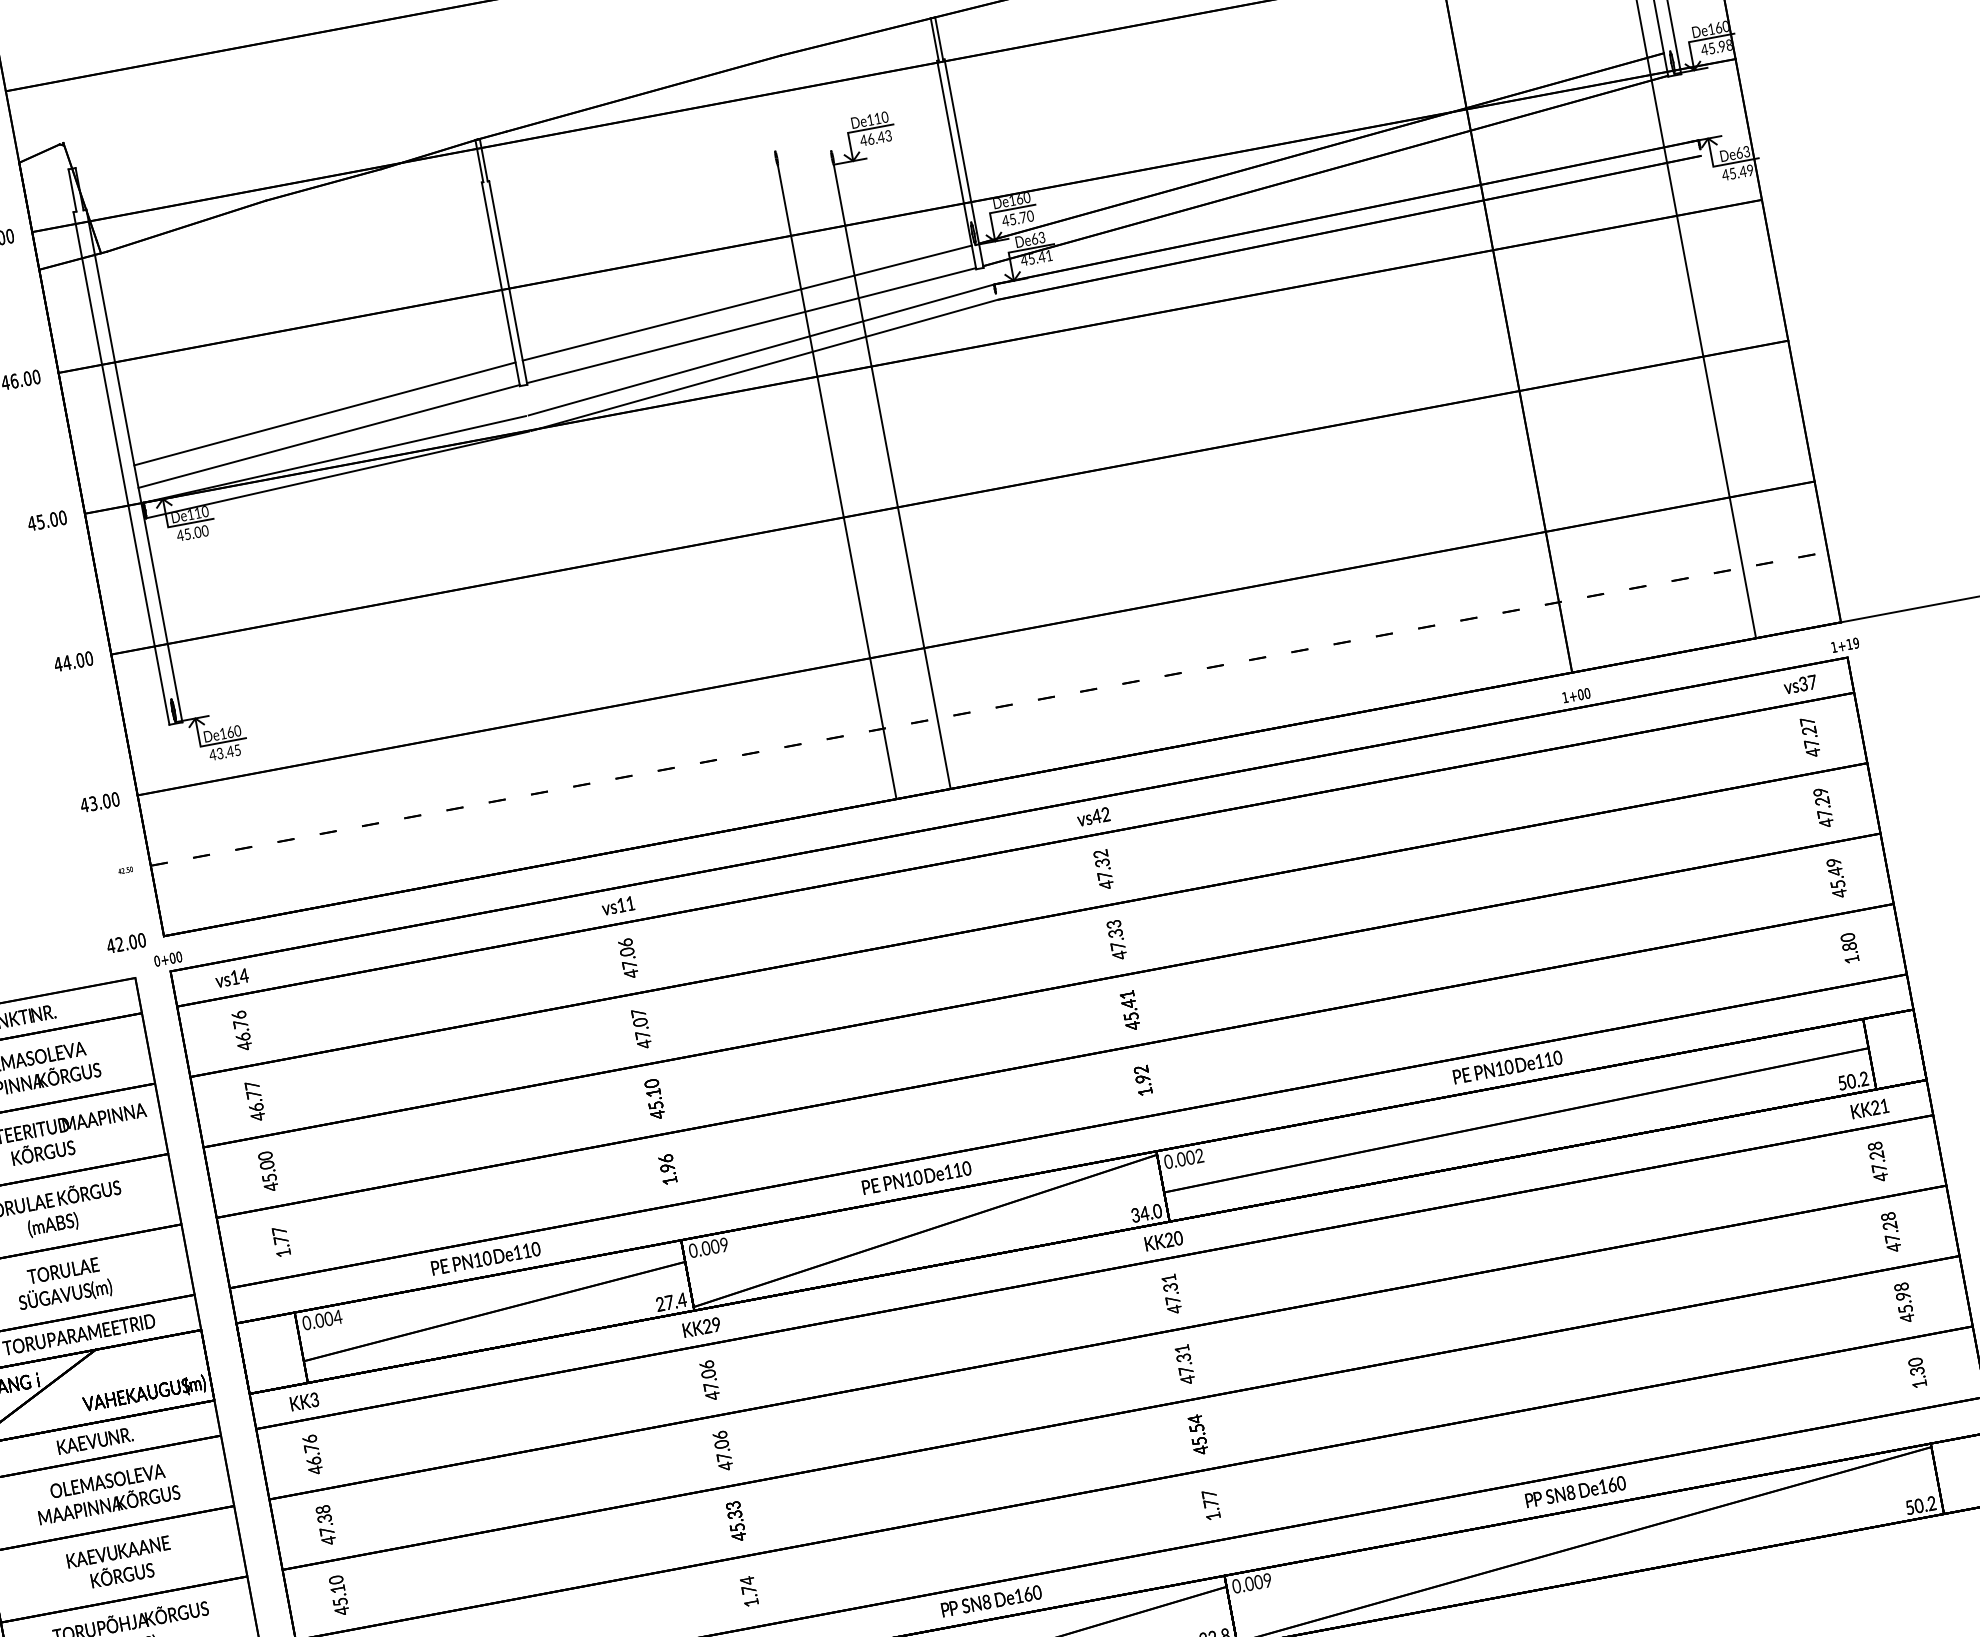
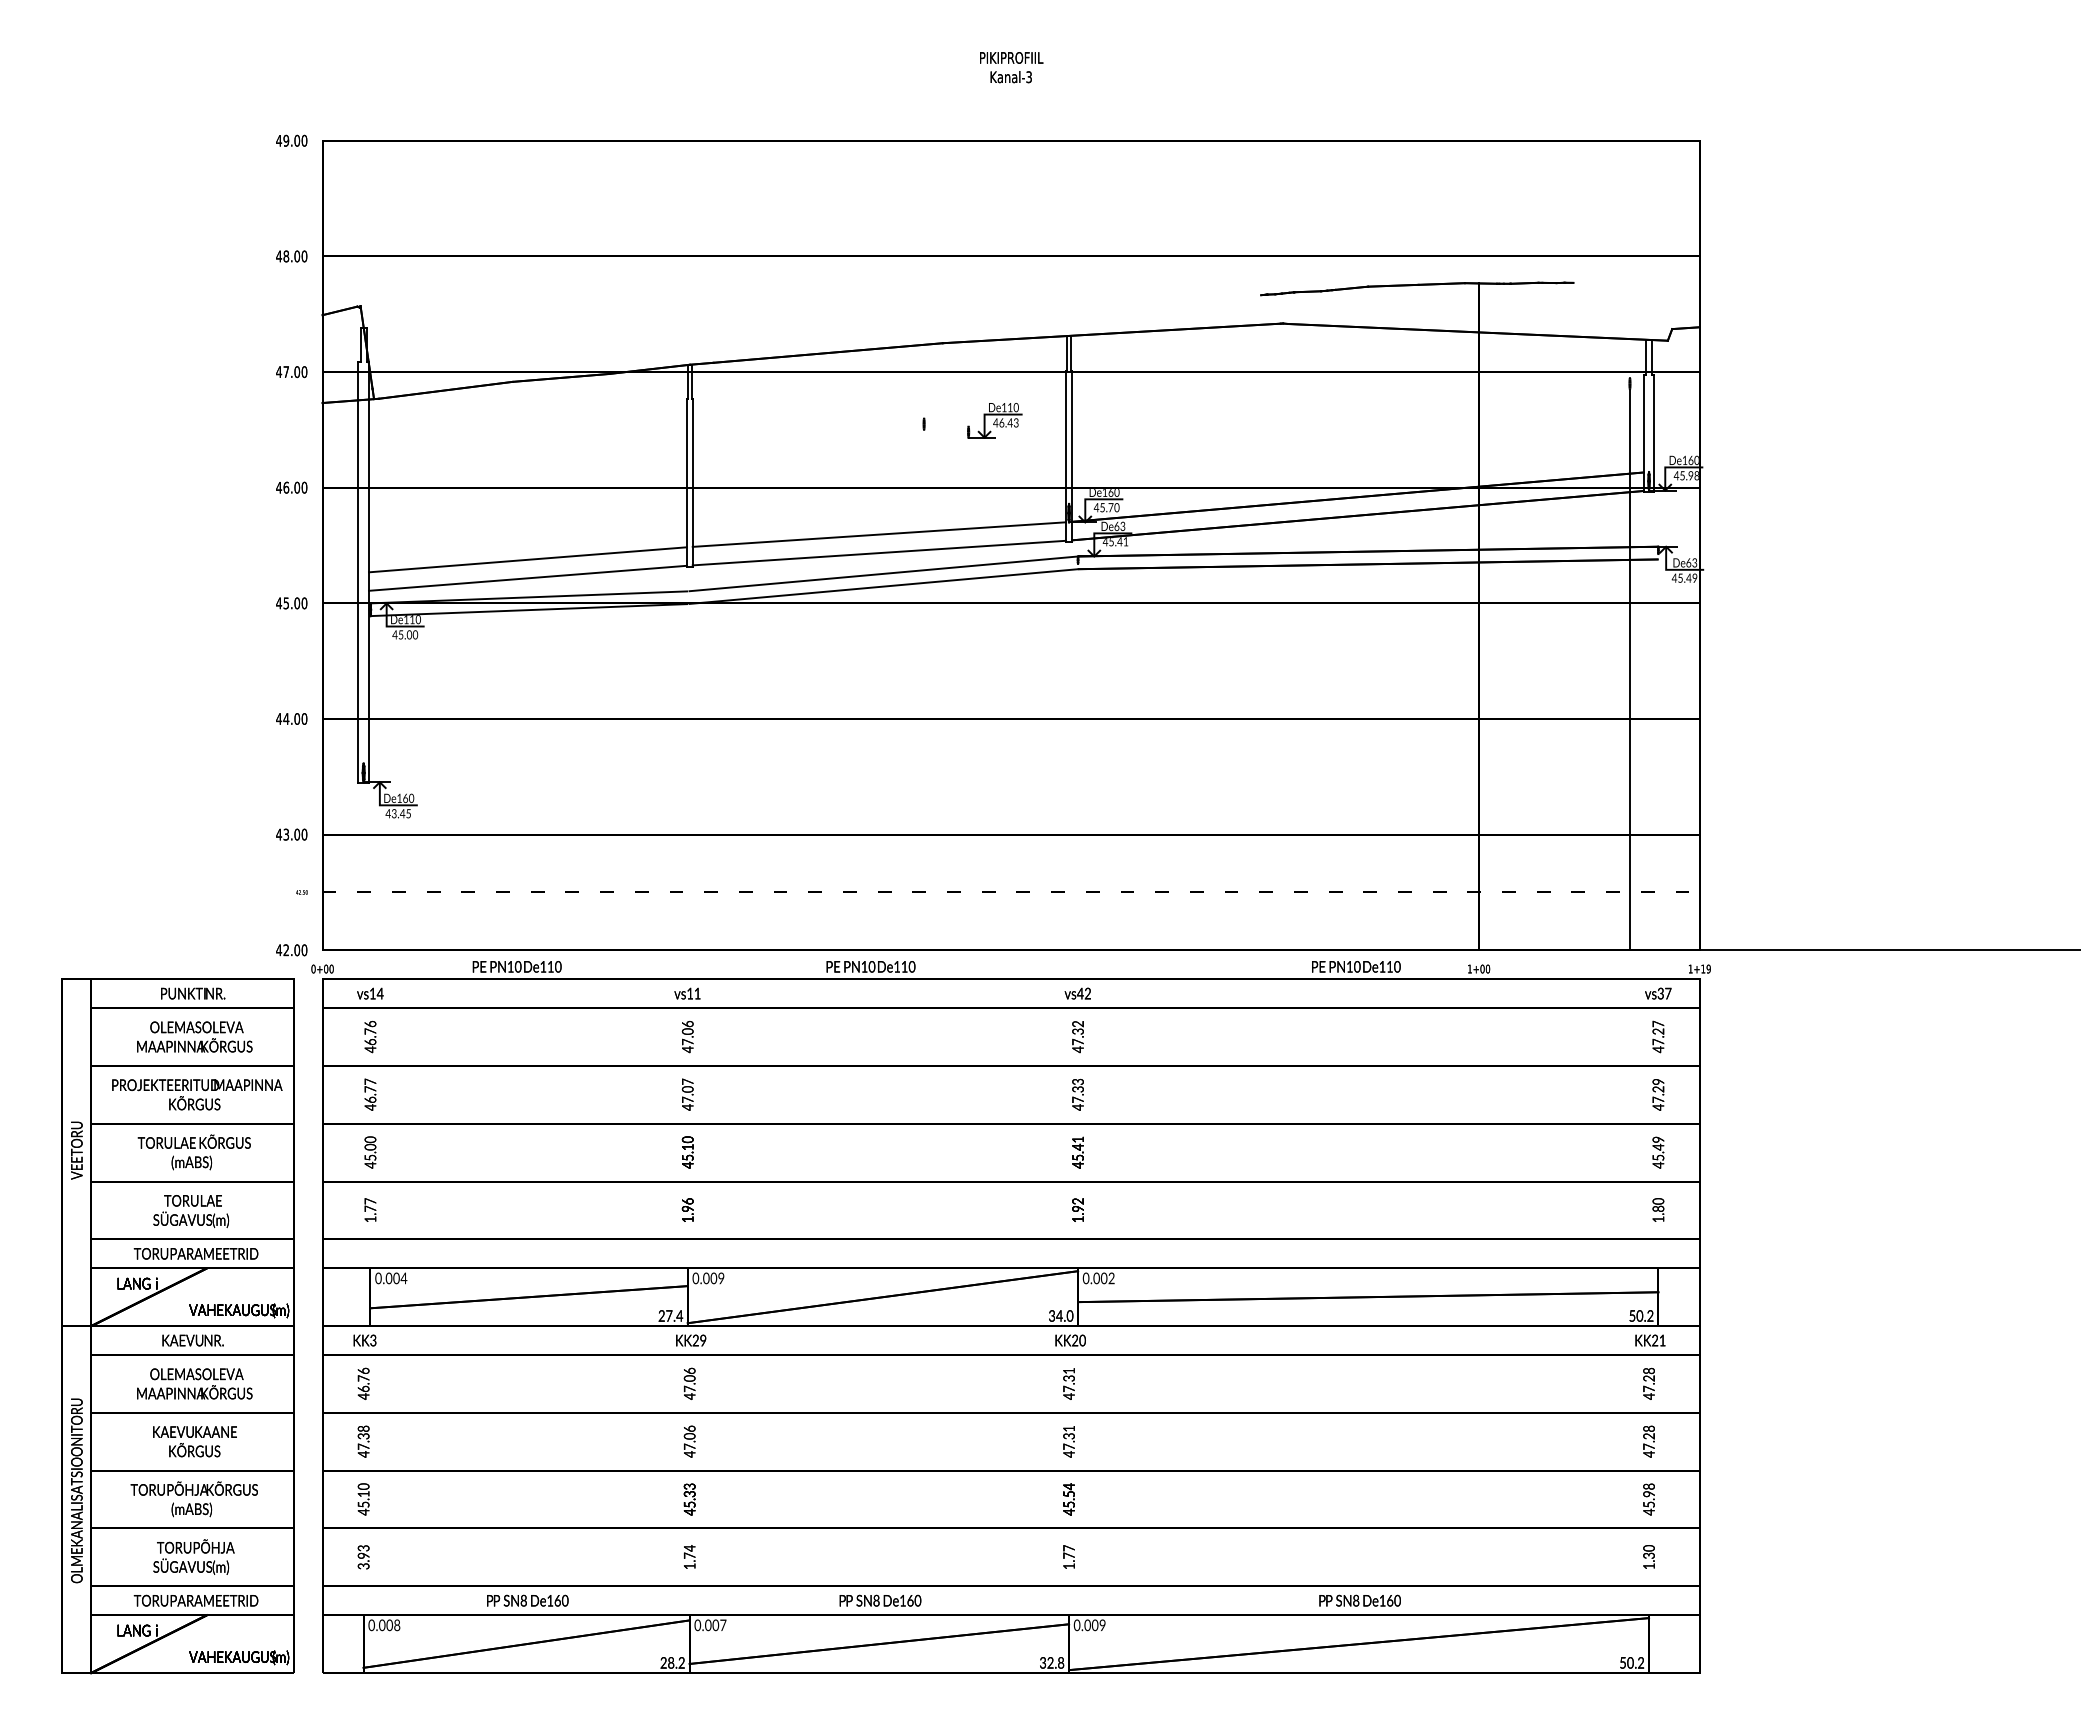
line: (892, 477) -> (968, 694), removed
line: (837, 482) -> (924, 690), removed
text: (996, 1162) -> (936, 966), moved

